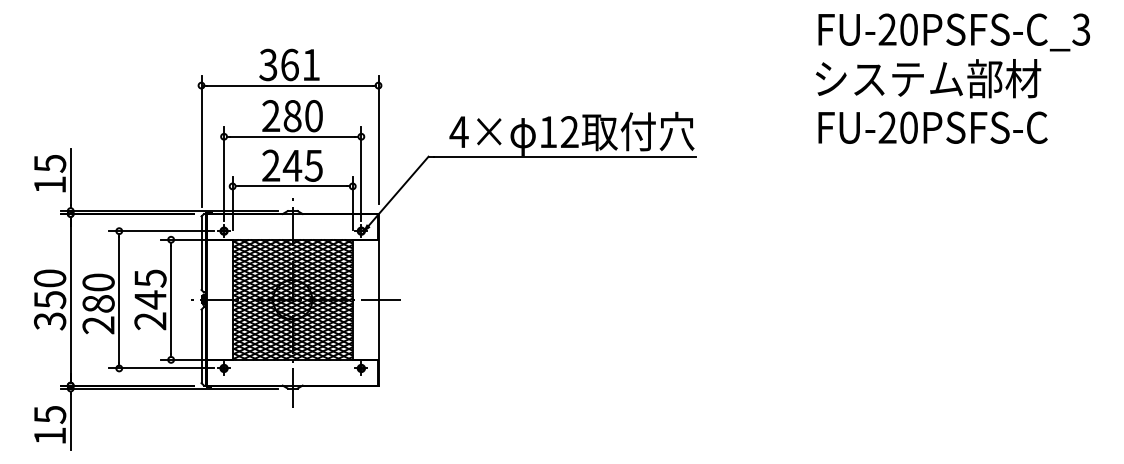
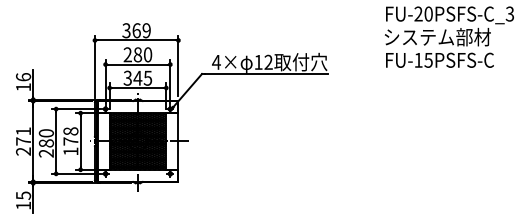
text: (310, 64) -> (146, 30), 361 -> 369
text: (898, 125) -> (423, 59), FU-20PSFS-C -> FU-15PSFS-C
text: (49, 164) -> (23, 77), 15 -> 16
text: (270, 166) -> (127, 78), 245 -> 345
text: (49, 299) -> (23, 141), 350 -> 271
text: (149, 299) -> (70, 141), 245 -> 178

